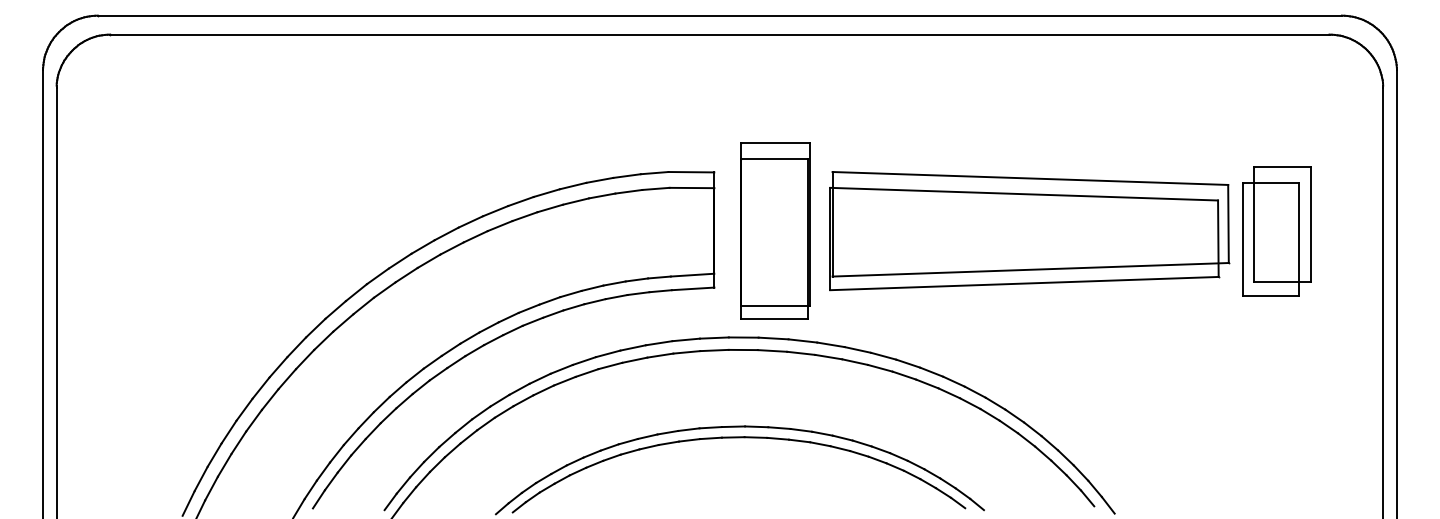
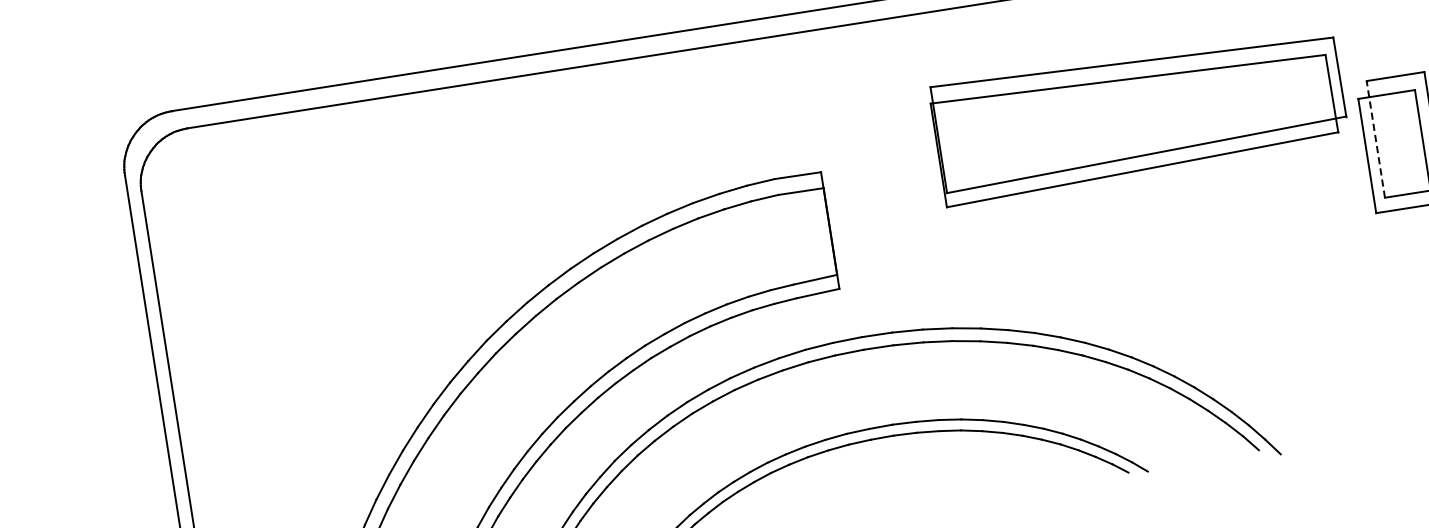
line: (1253, 224) -> (1375, 139), solid -> dashed
part: (775, 230) -> (892, 221), removed
part: (1029, 231) -> (1139, 116), moved

